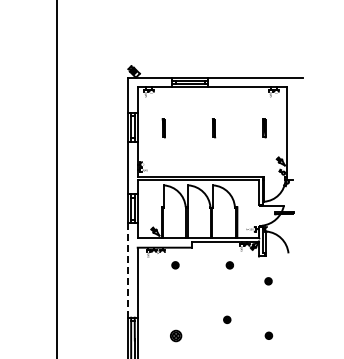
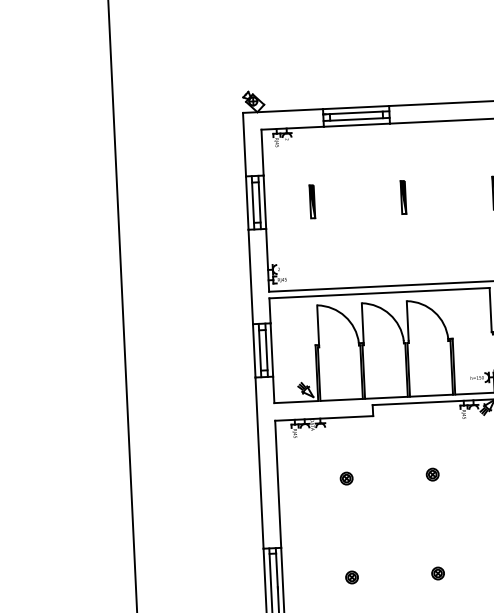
part: (175, 265) -> (346, 478), moved
part: (229, 265) -> (432, 474), moved
line: (128, 270) -> (260, 462), dashed -> solid
part: (227, 319) -> (438, 572), moved
part: (175, 335) -> (351, 576), size x0.62

